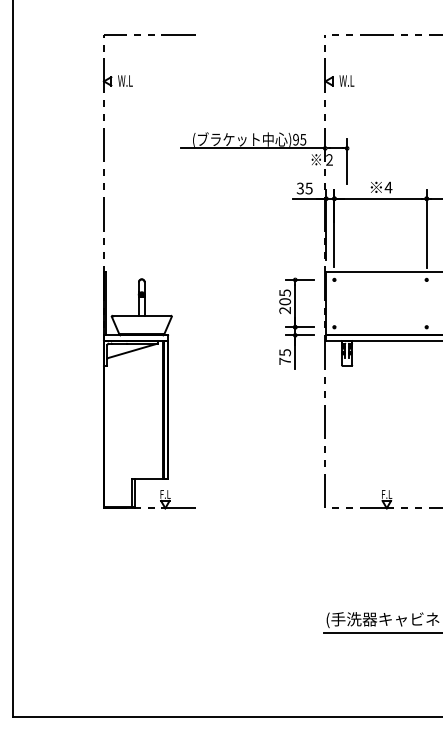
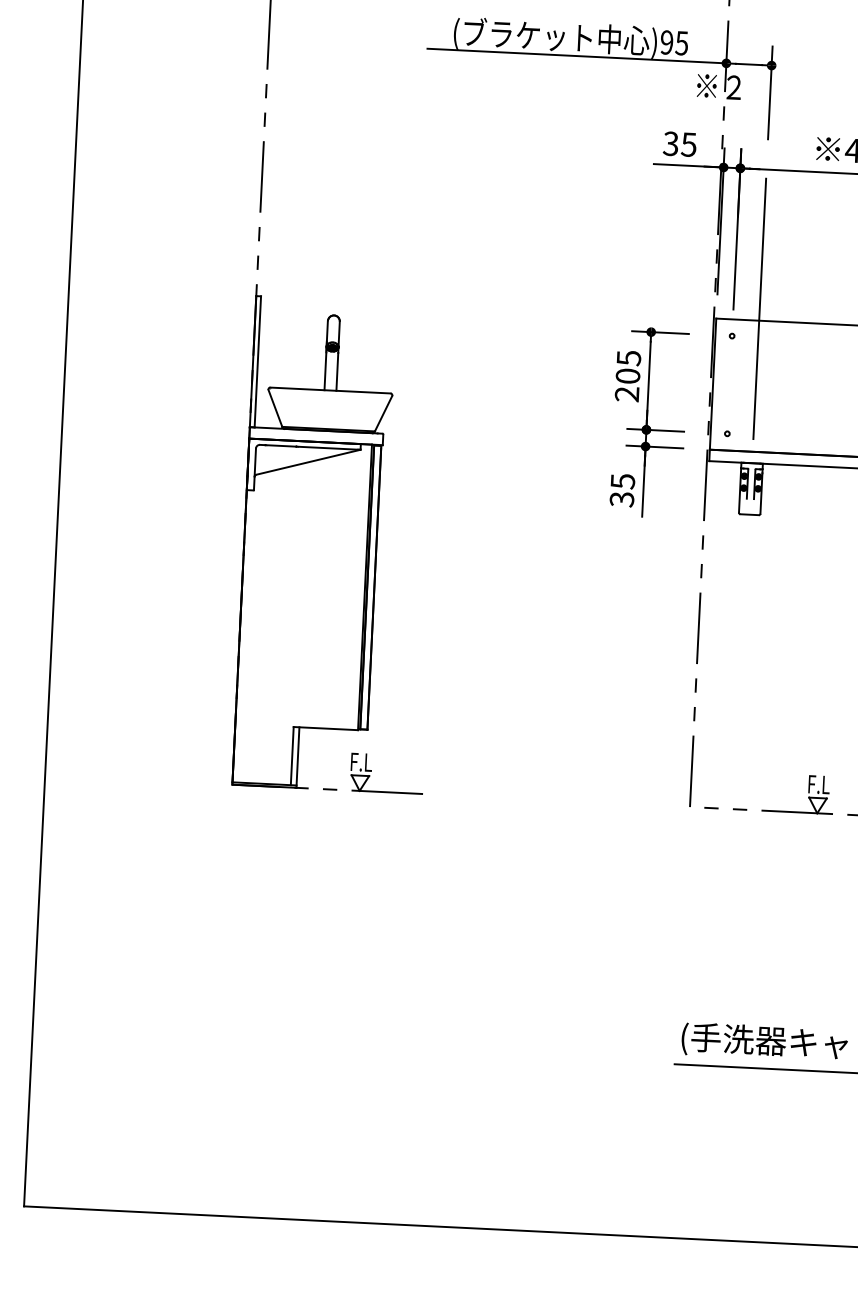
line: (347, 266) -> (760, 309), added
text: (285, 361) -> (622, 499), 75 -> 35

